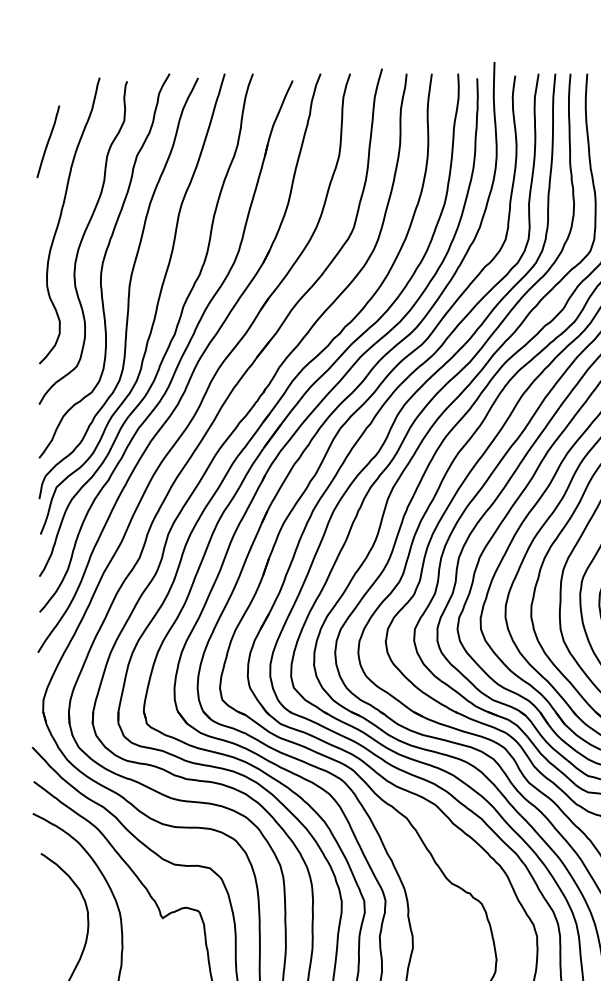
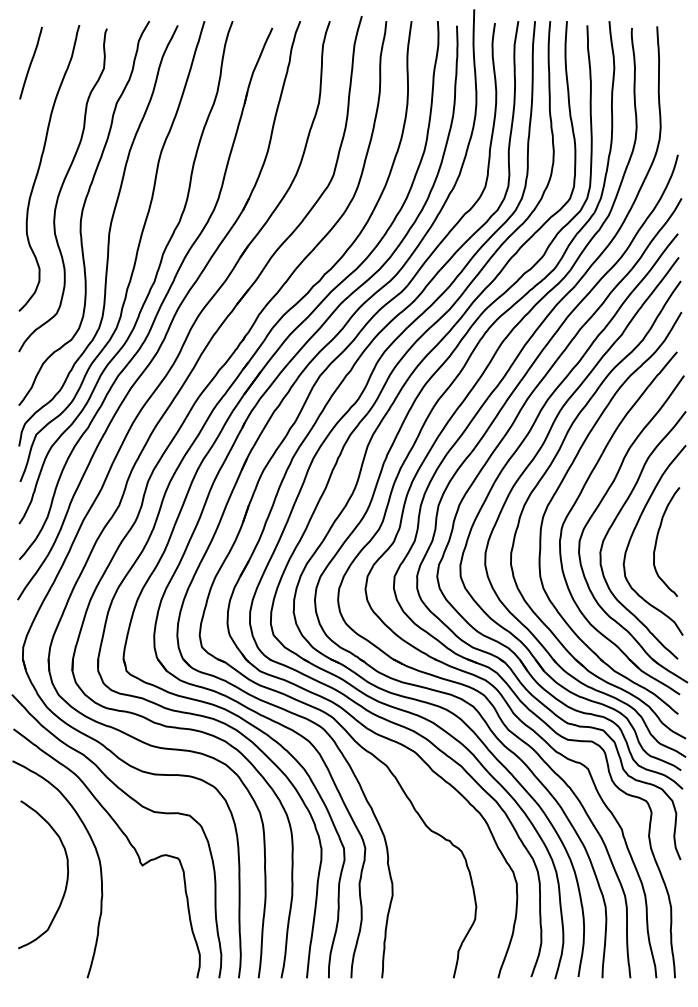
line: (47, 141) -> (30, 62), moved

